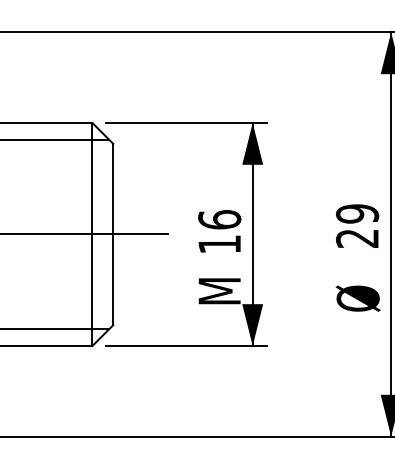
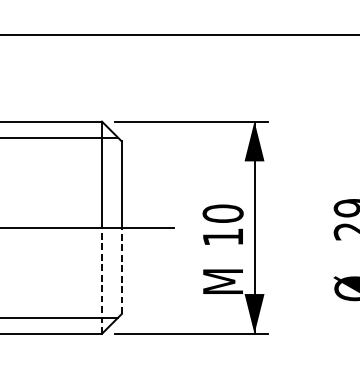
text: (219, 219) -> (222, 213), 16 -> 10
line: (113, 279) -> (122, 270), solid -> dashed
line: (92, 290) -> (102, 281), solid -> dashed

